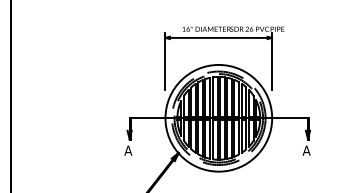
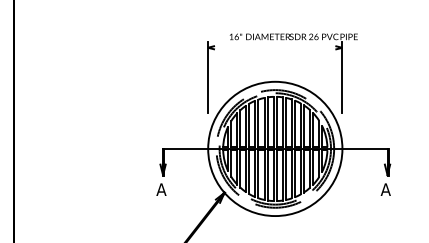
line: (218, 37) -> (274, 47), removed

